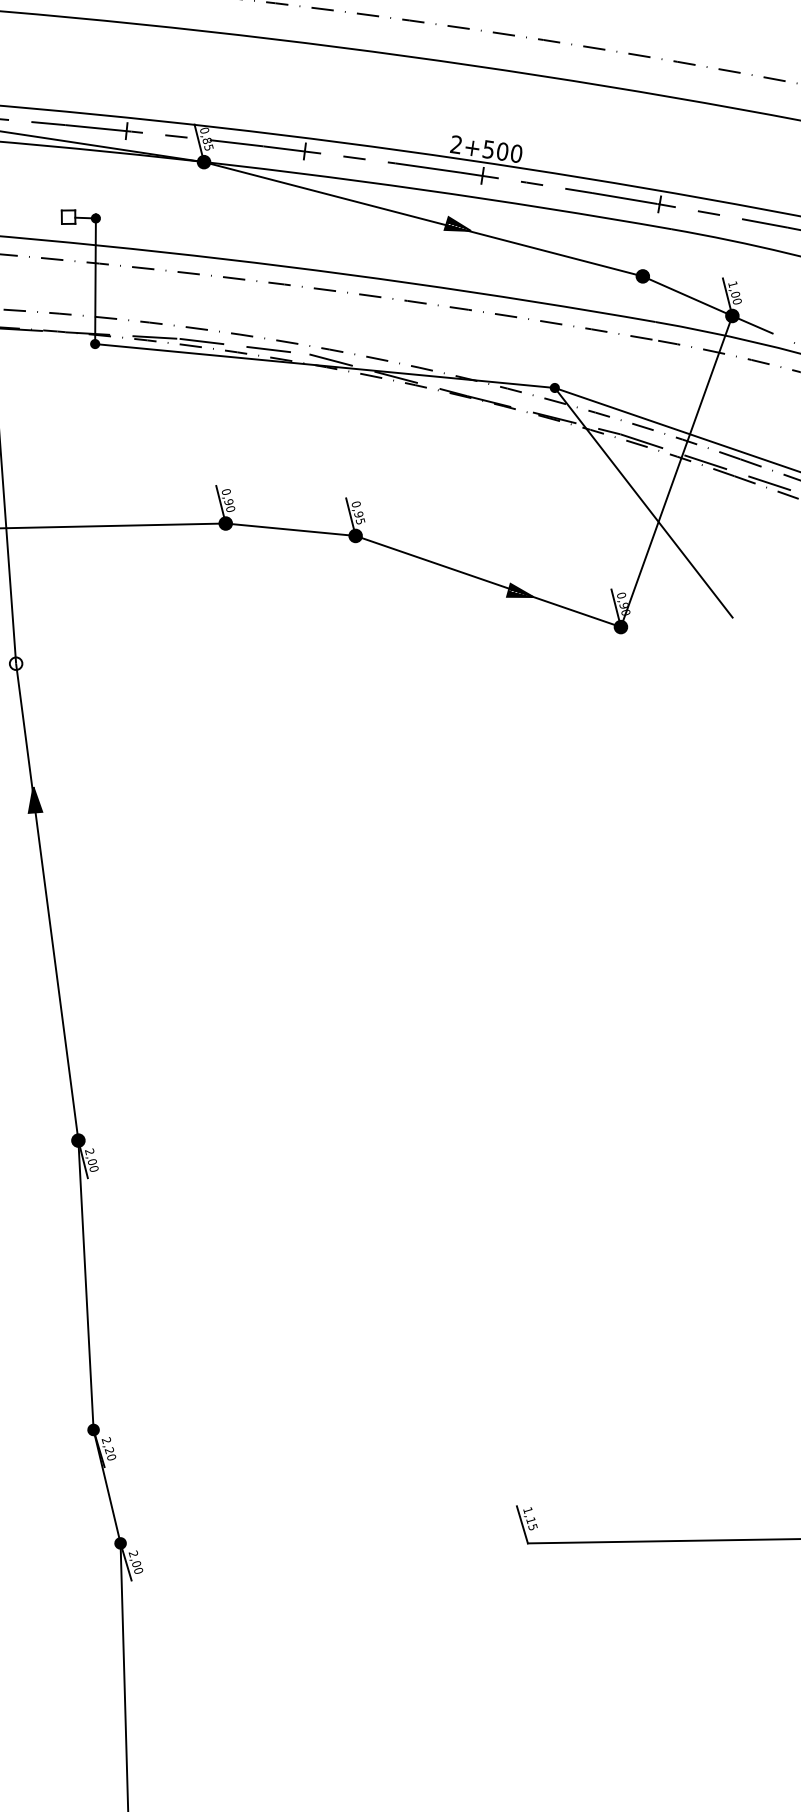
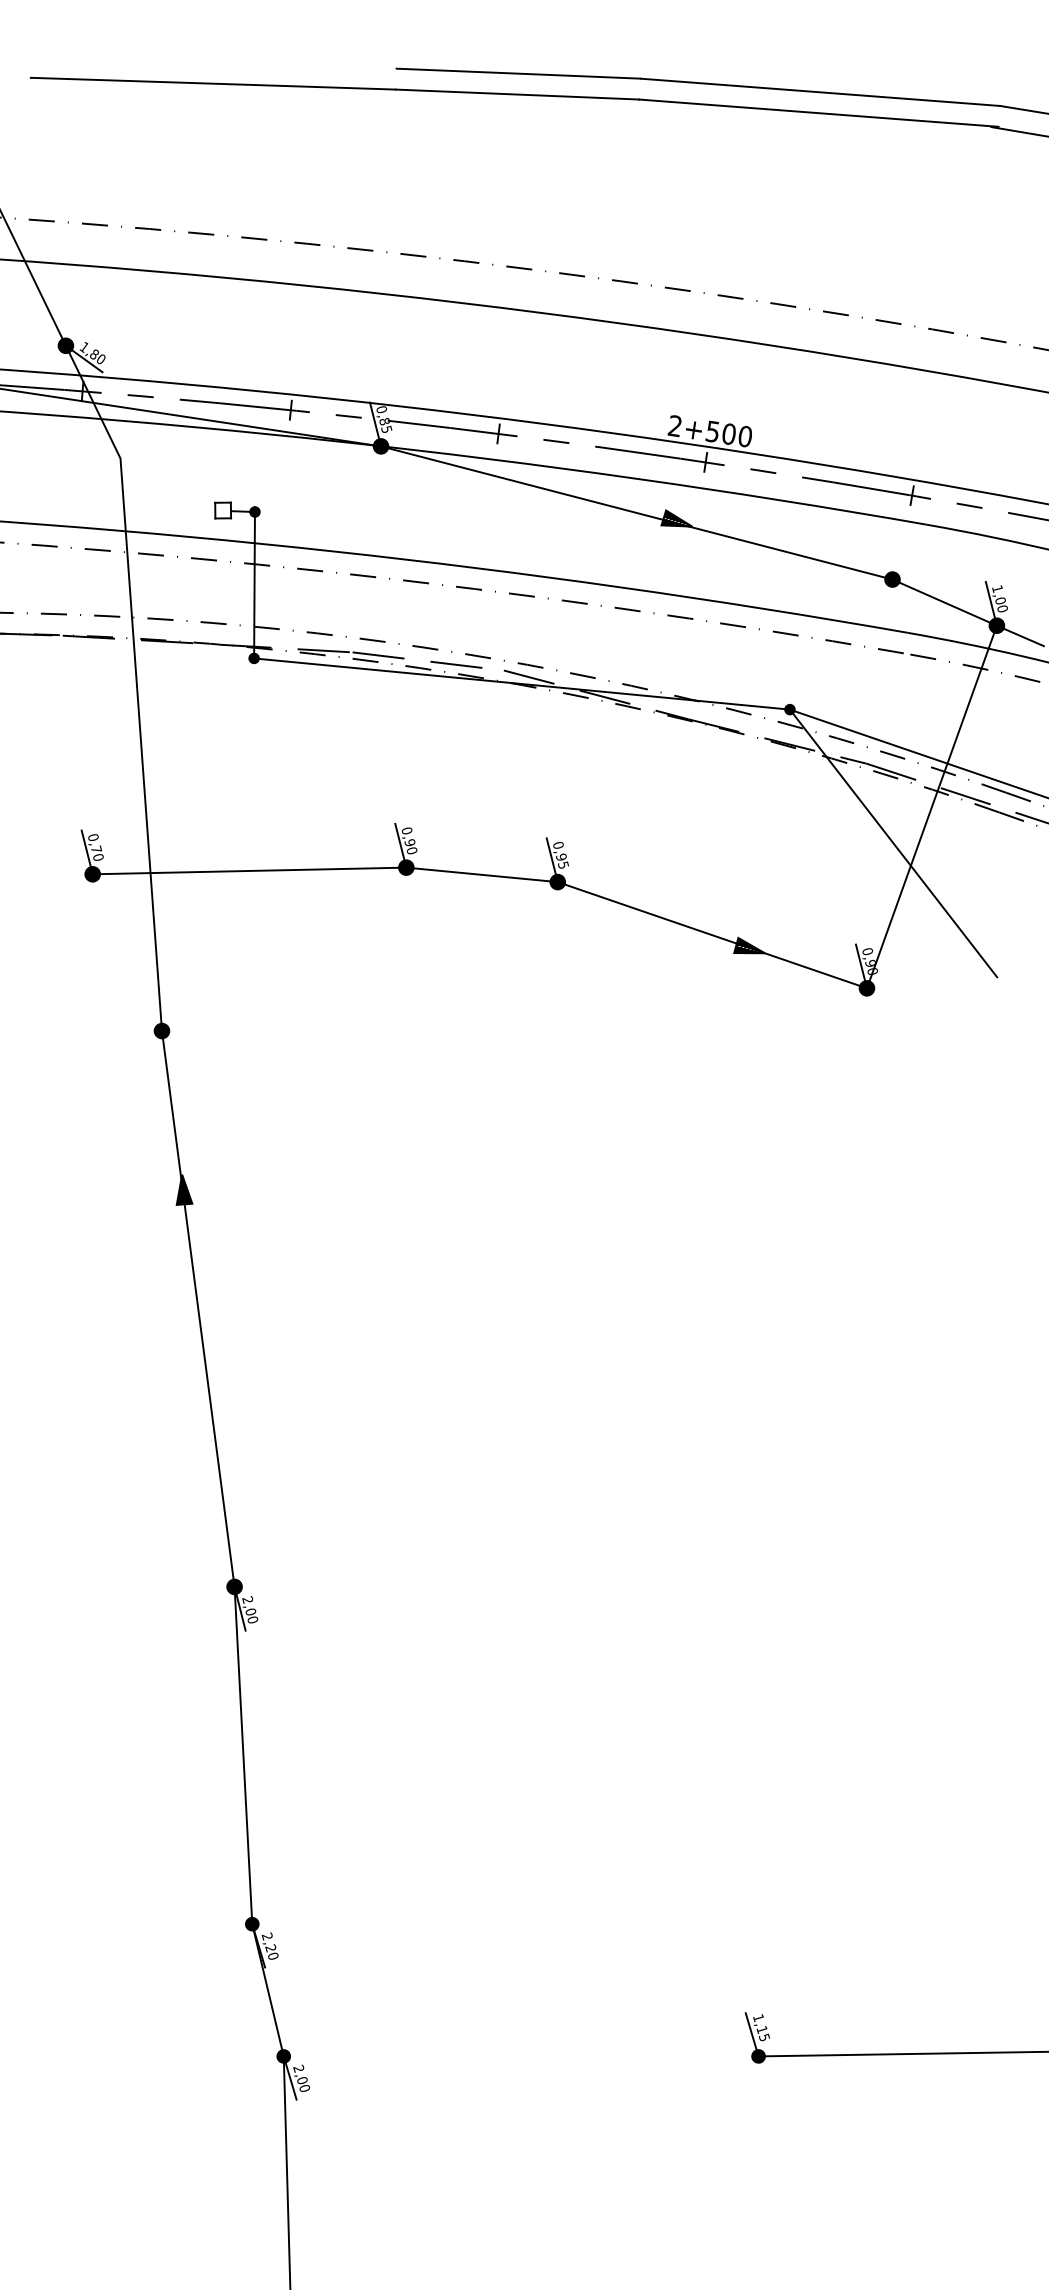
fill: (15, 663) -> (161, 1030), added
fill: (527, 1543) -> (758, 2056), added

